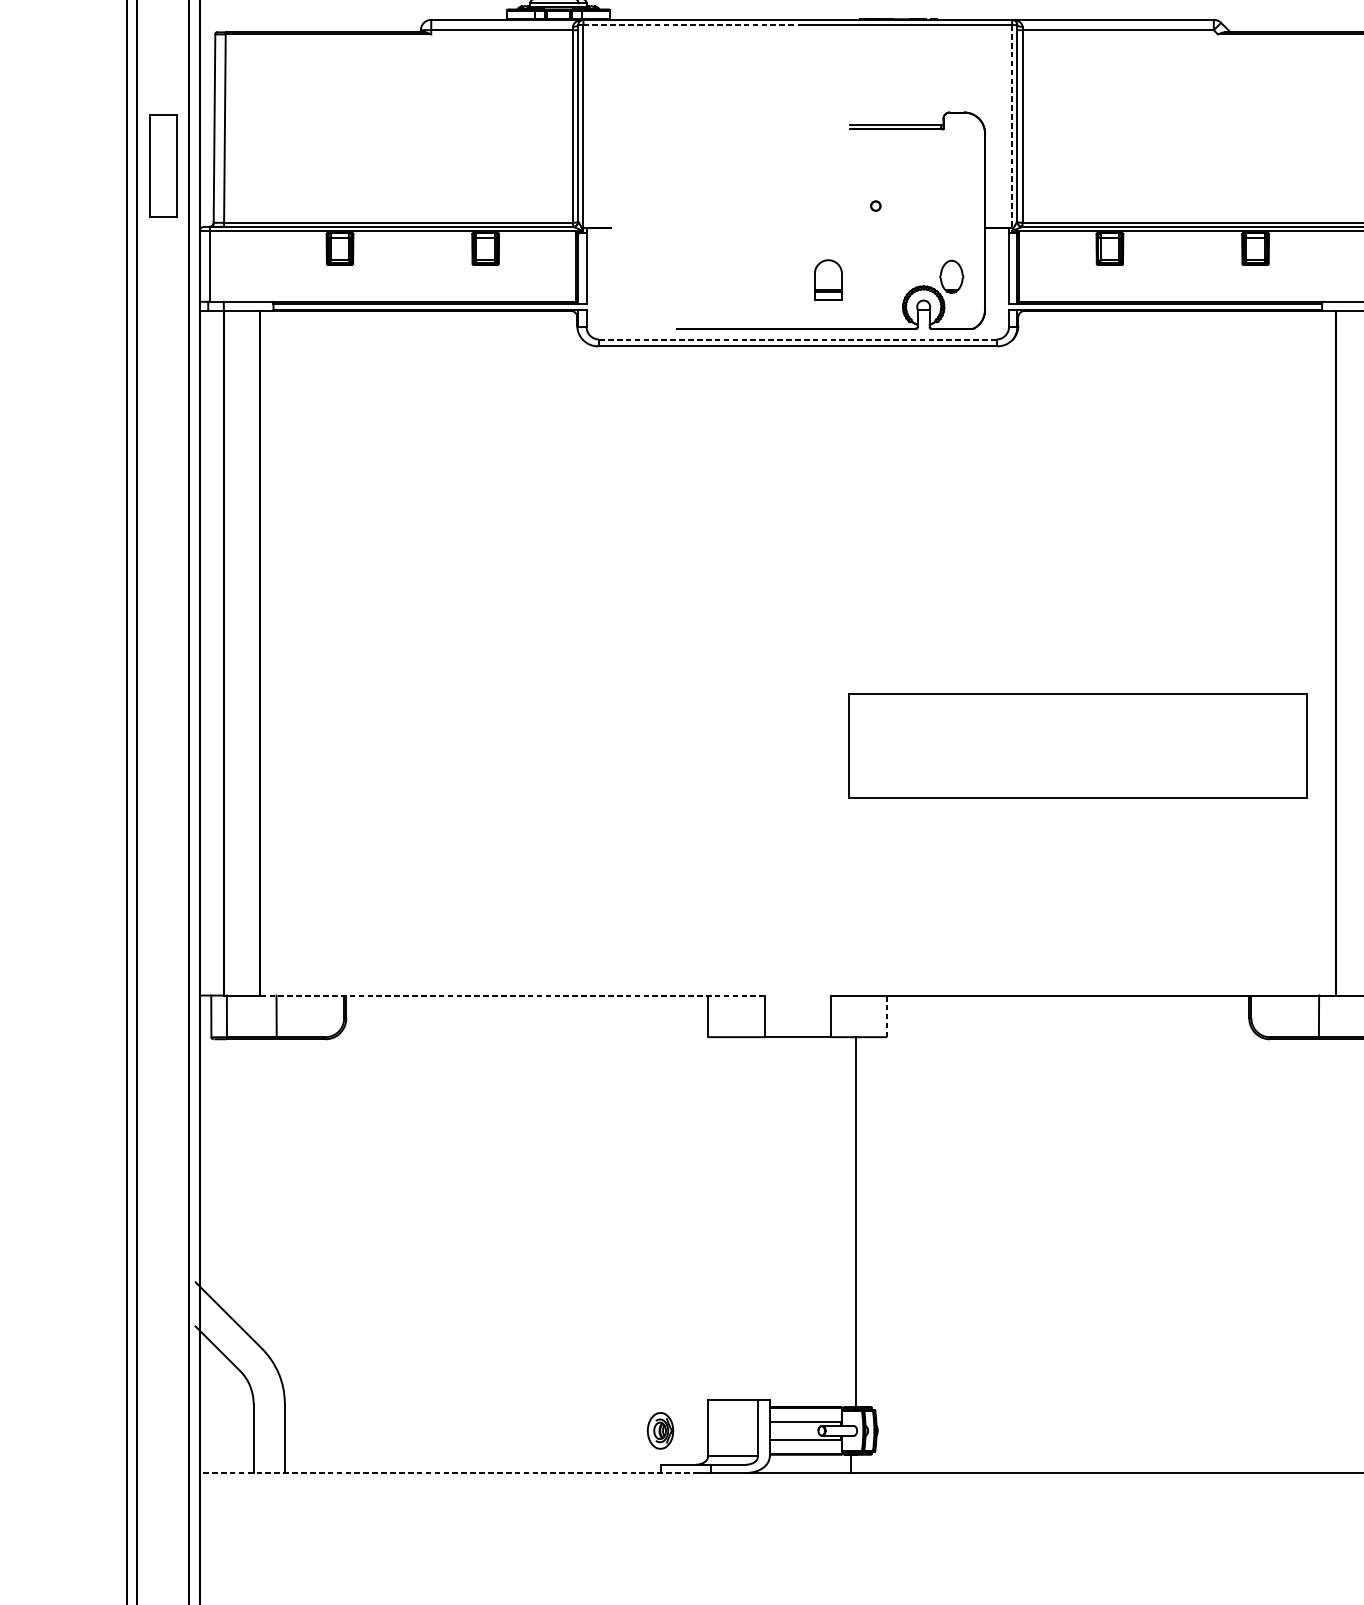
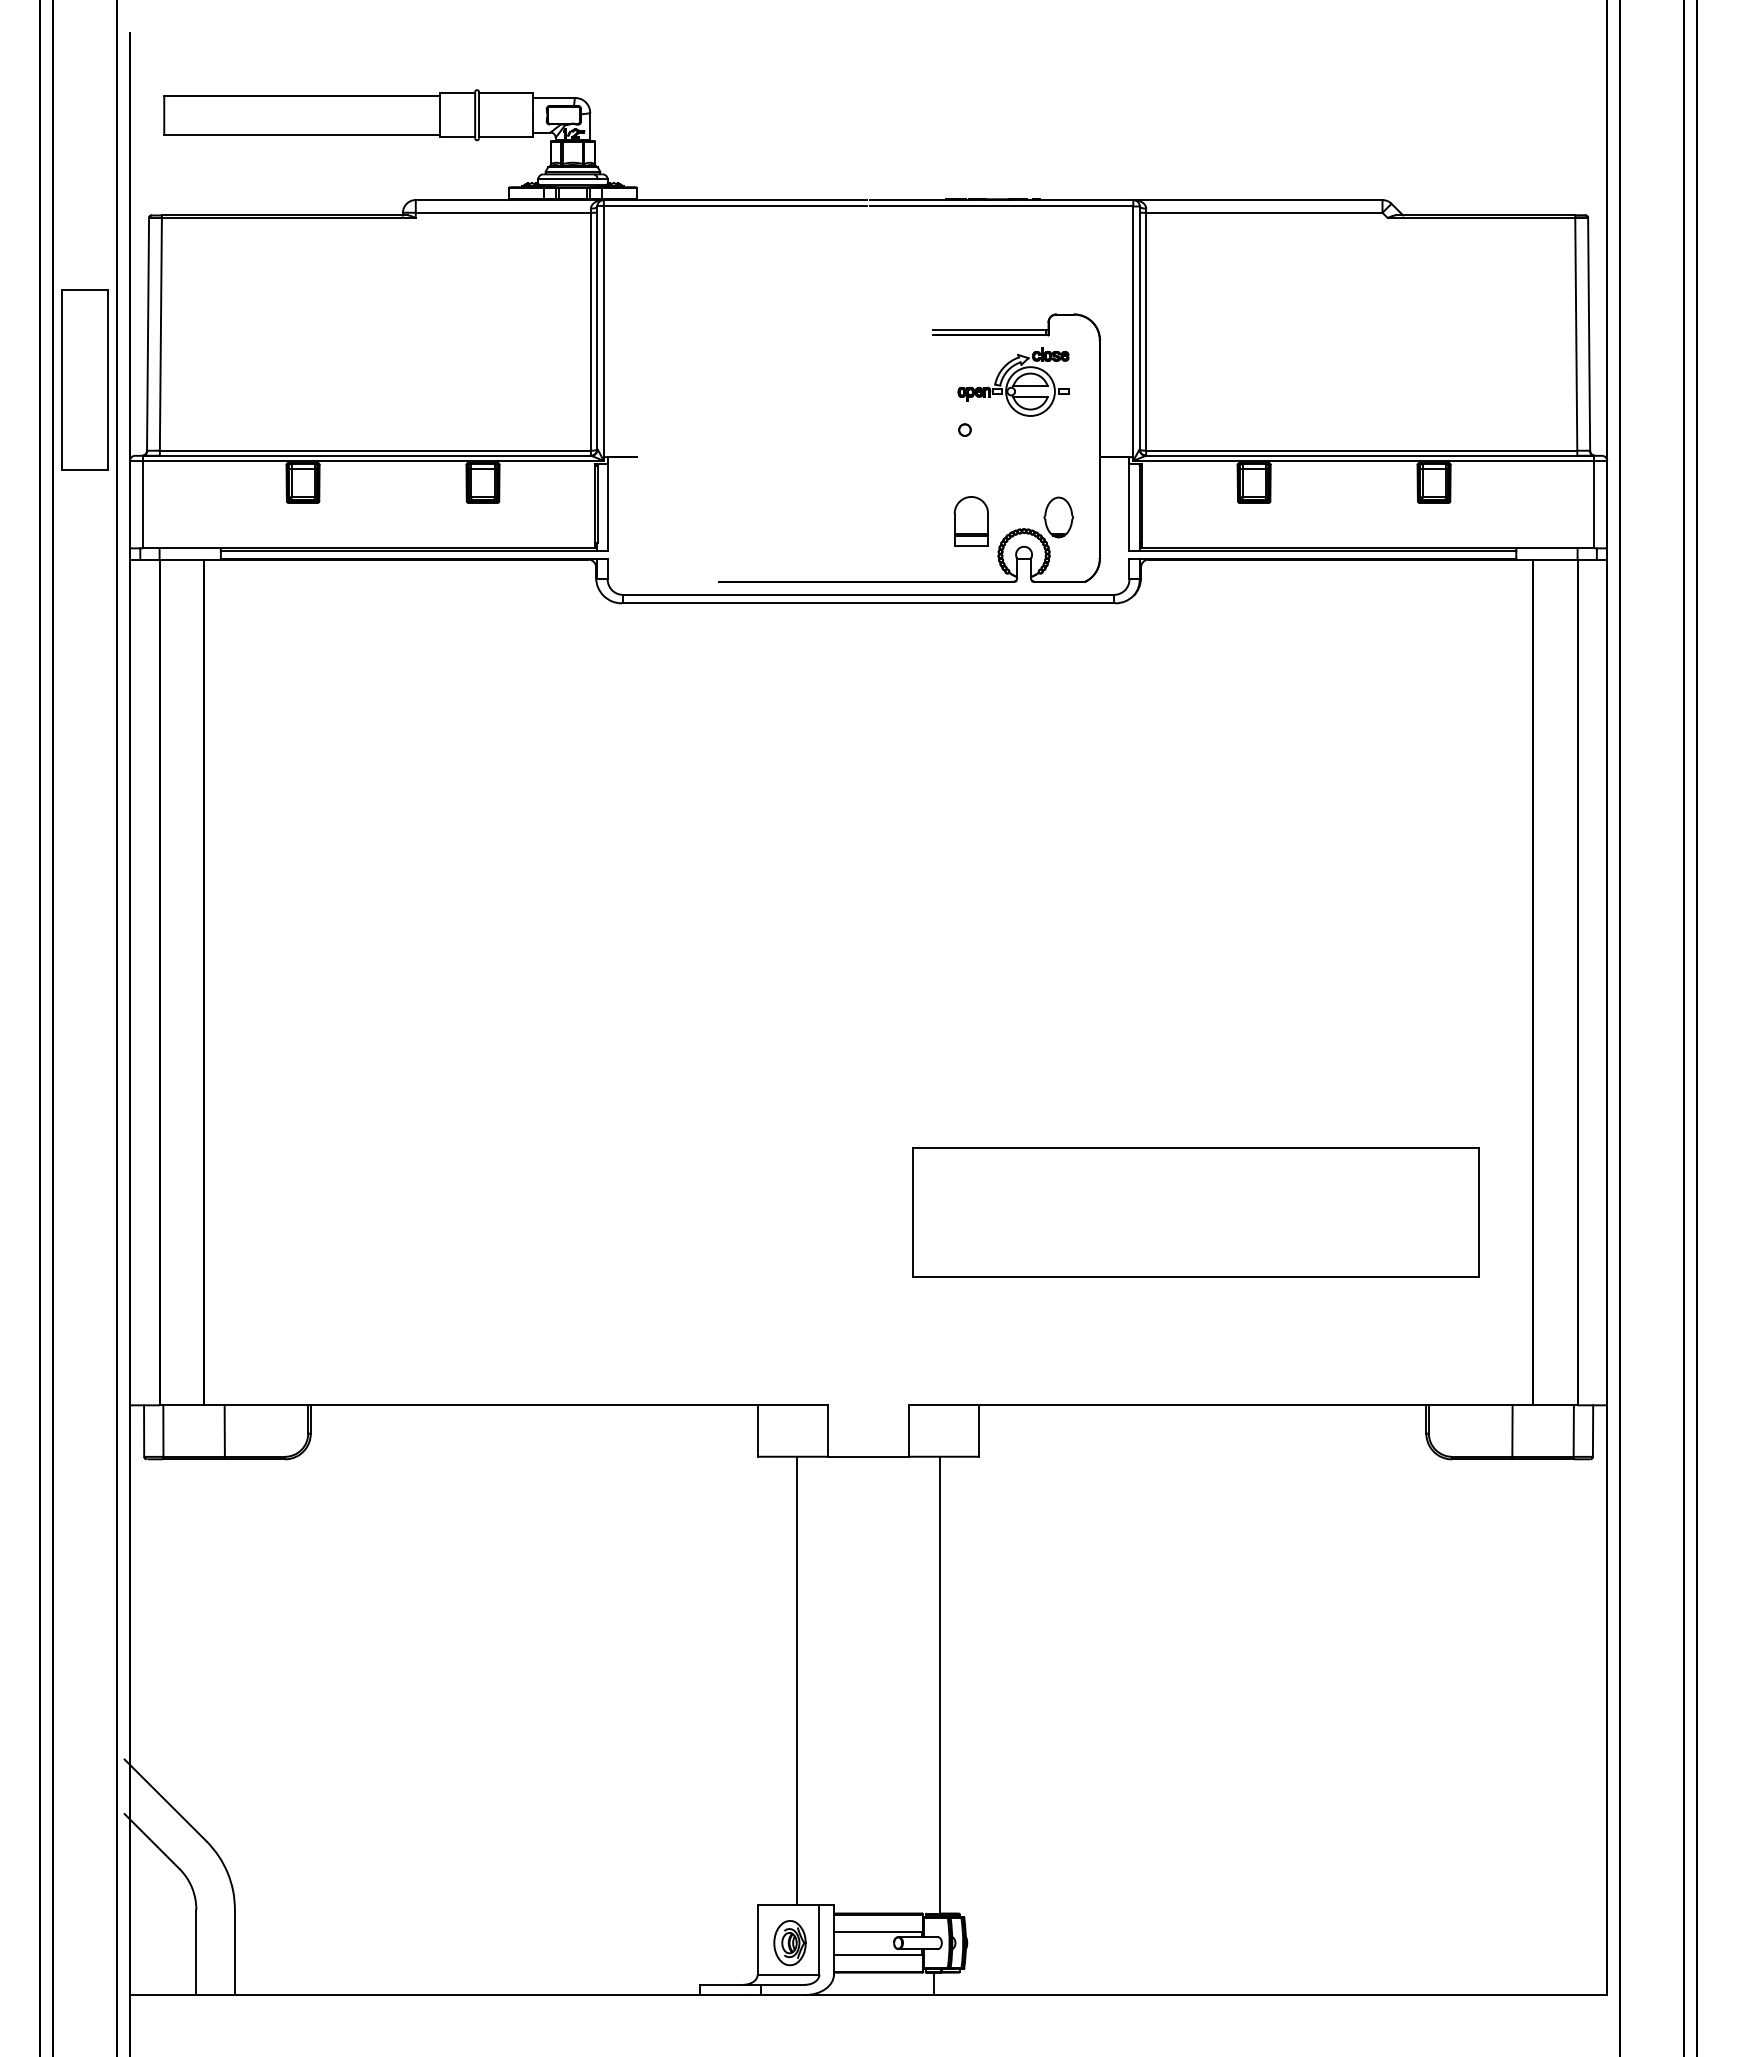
line: (690, 25) -> (735, 206), dashed -> solid
line: (1012, 128) -> (1133, 334), dashed -> solid
part: (163, 165) -> (84, 379), size x1.43
part: (915, 166) -> (1013, 381), added
part: (827, 280) -> (970, 521), moved
line: (797, 339) -> (868, 594), dashed -> solid
part: (1077, 745) -> (1195, 1212), moved
line: (512, 995) -> (516, 1405), dashed -> solid
line: (887, 1016) -> (979, 1431), dashed -> solid
line: (740, 1218) -> (797, 1680), added
part: (660, 1431) -> (789, 1943), moved
line: (448, 1473) -> (437, 1995), dashed -> solid

